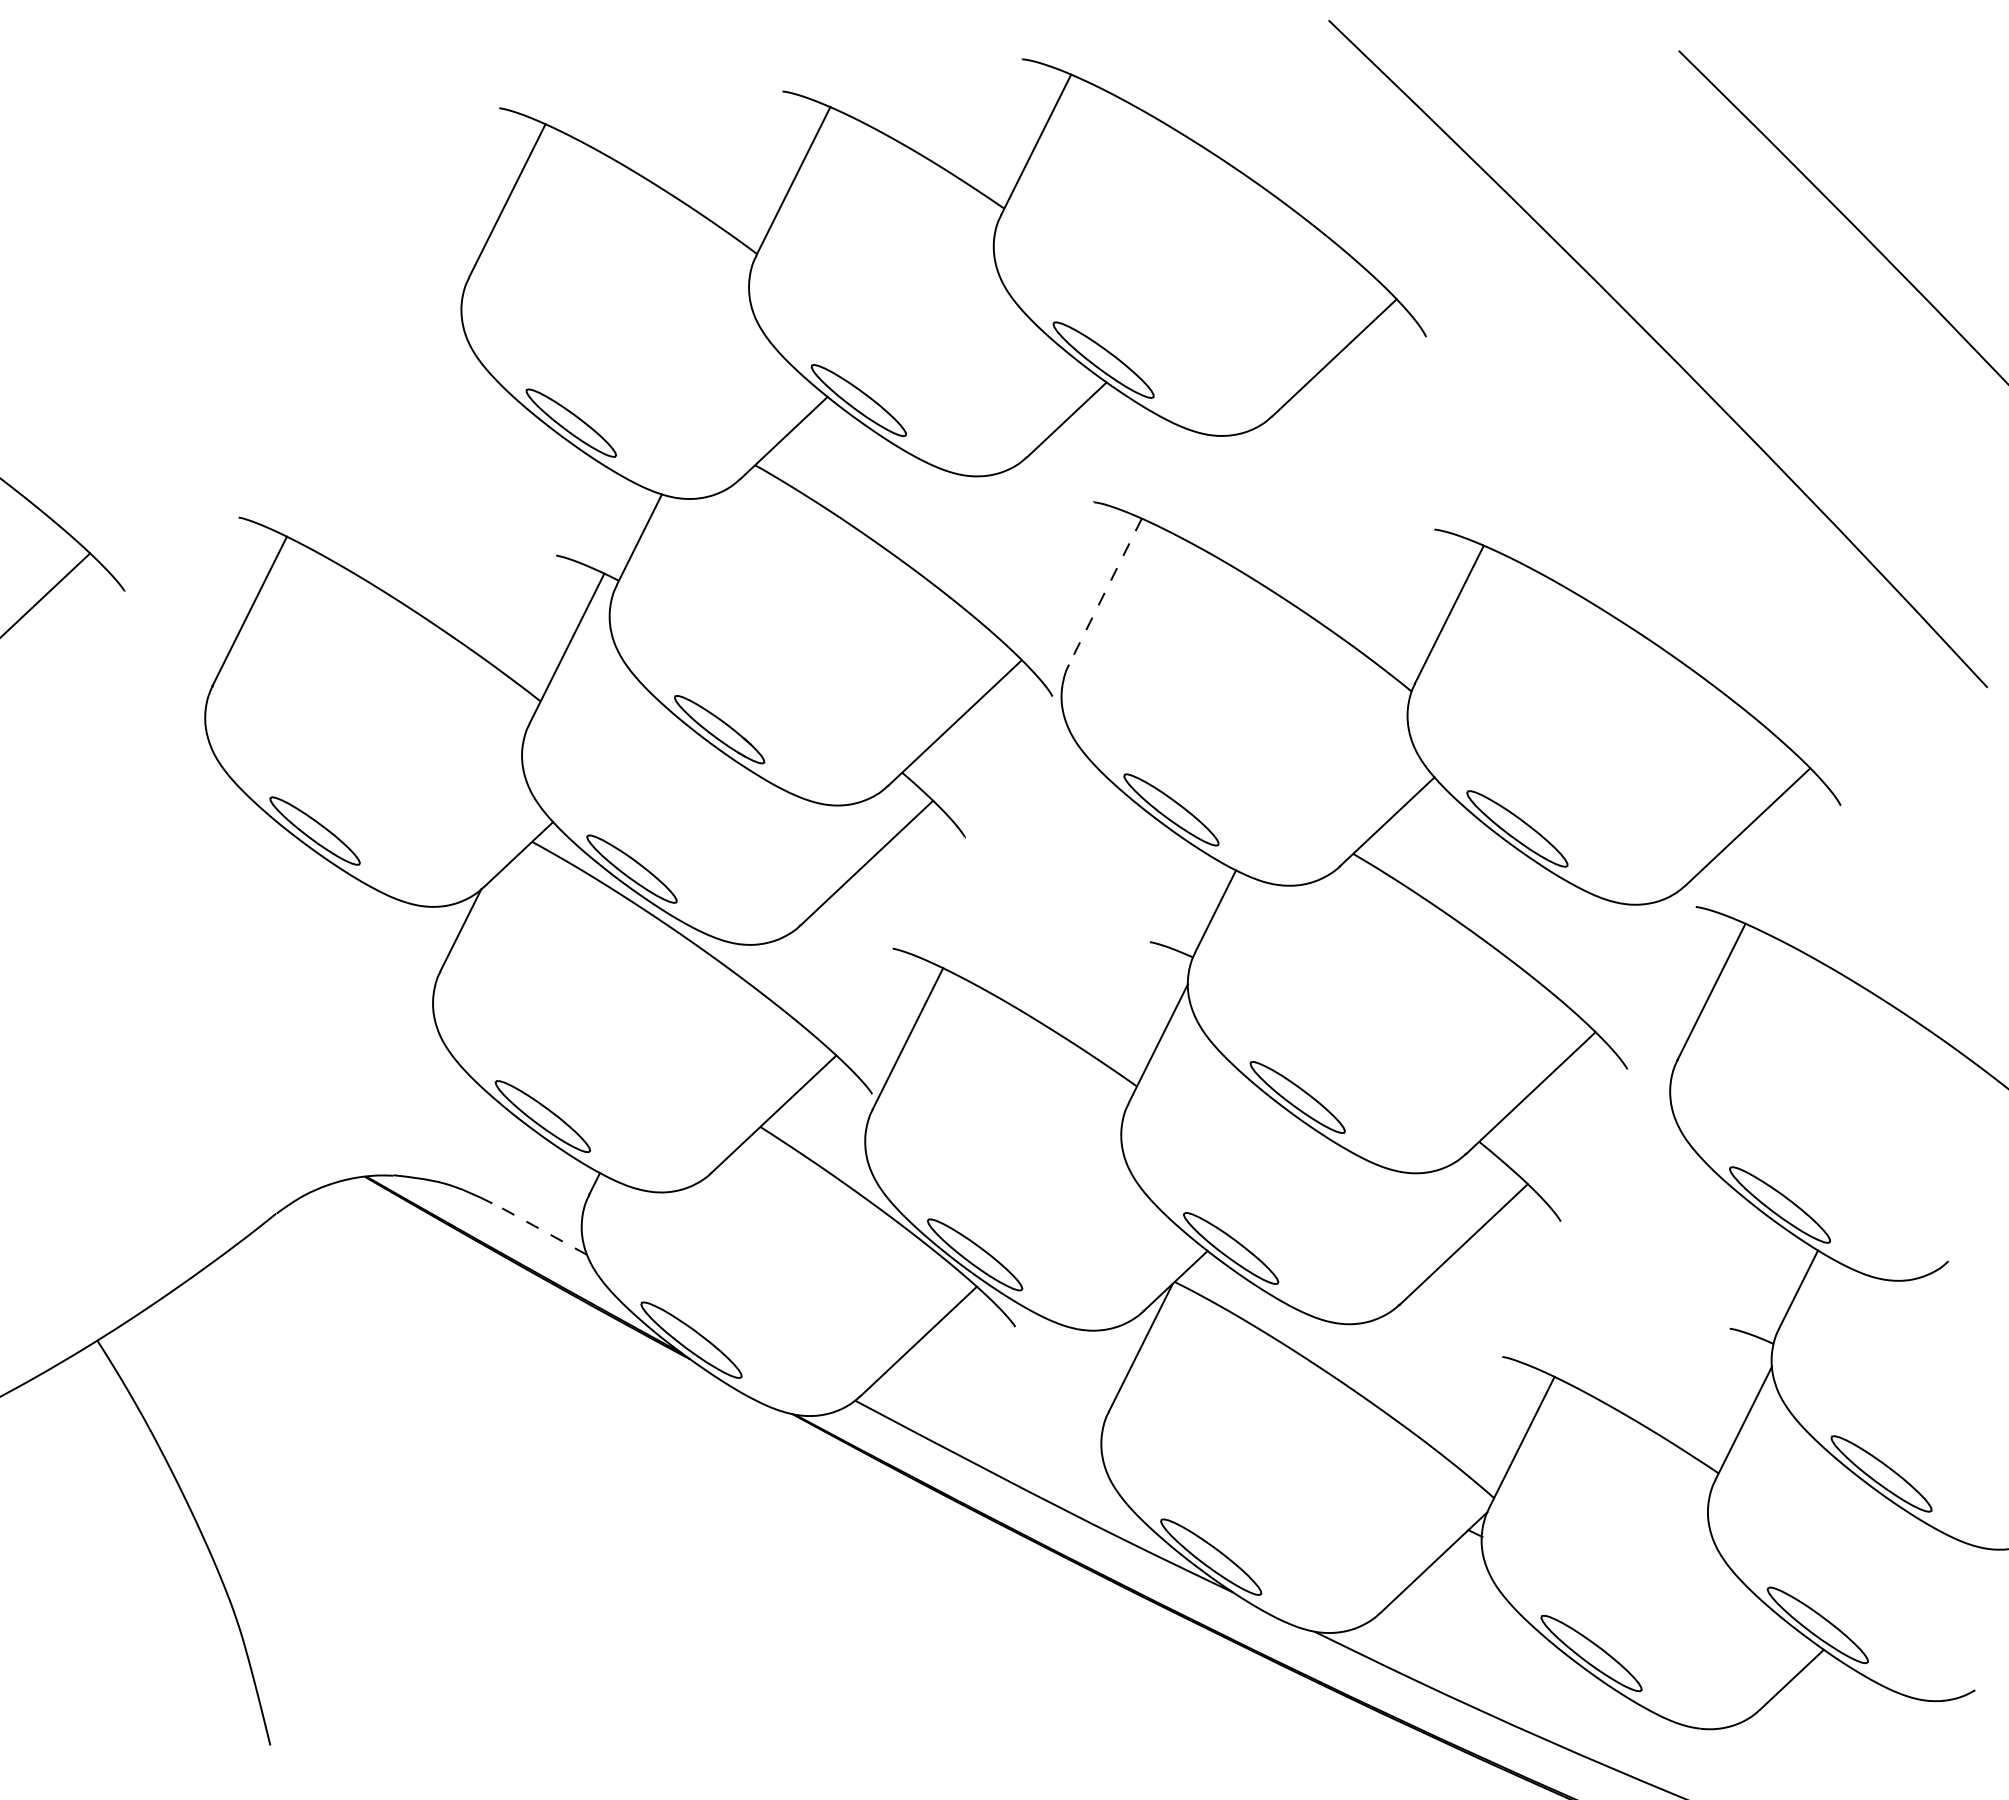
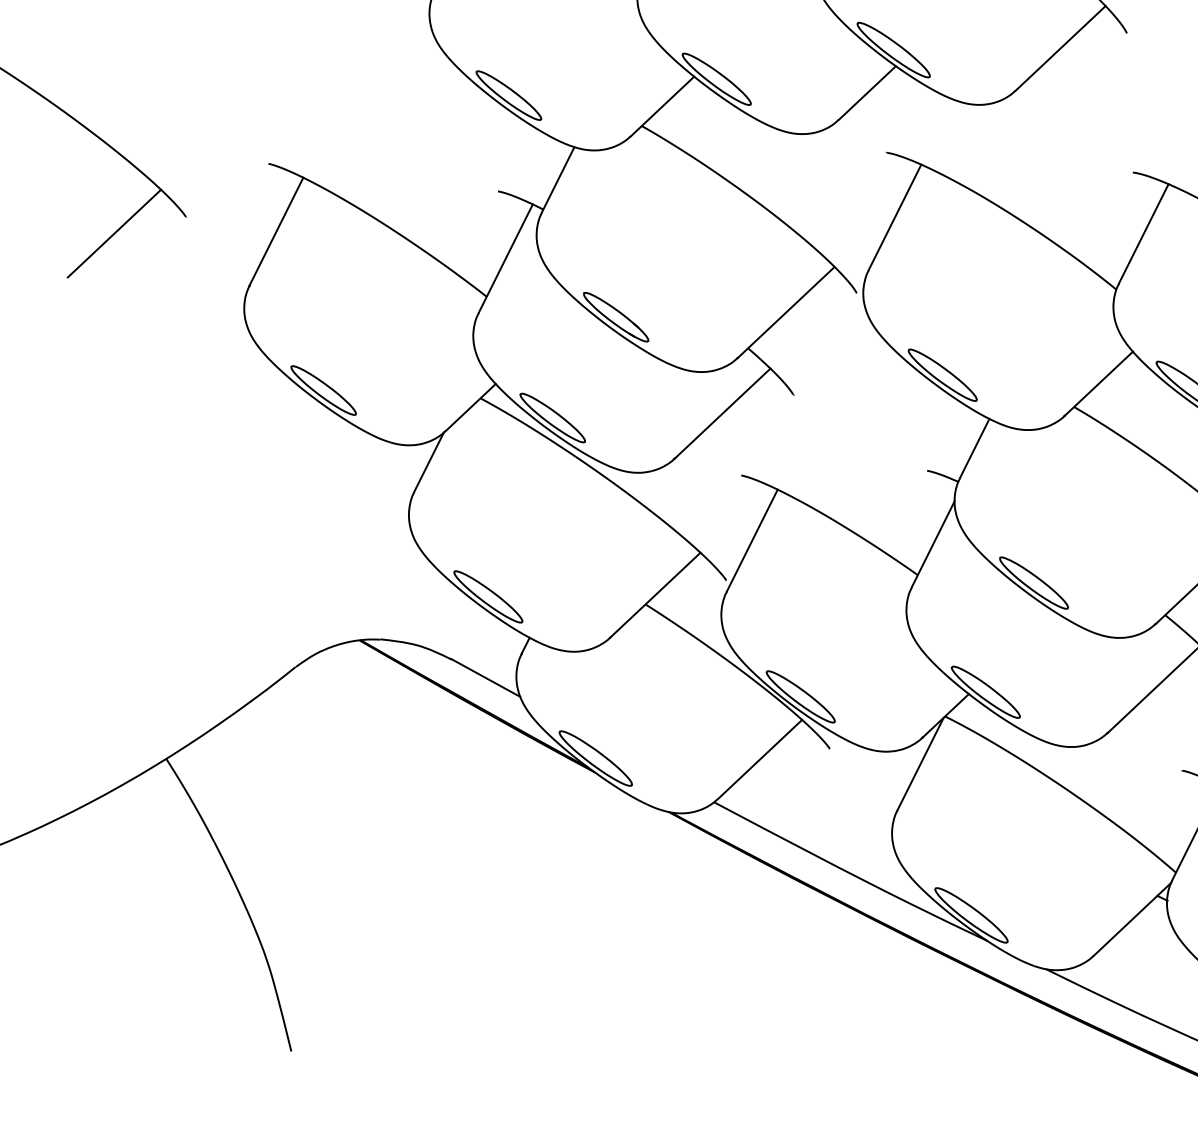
line: (1105, 592) -> (895, 218), dashed -> solid
line: (539, 1228) -> (485, 677), dashed -> solid

